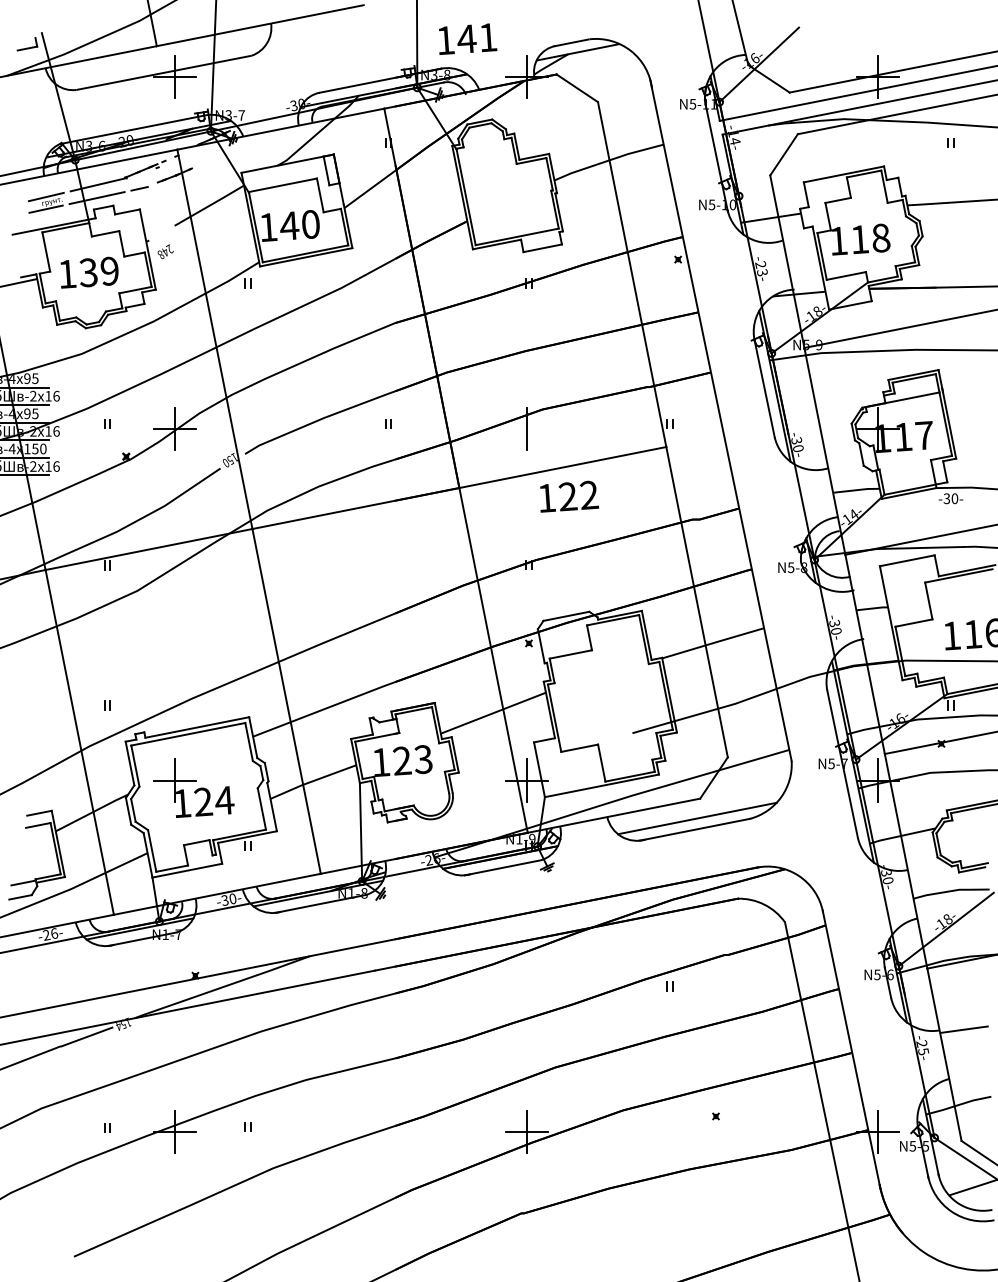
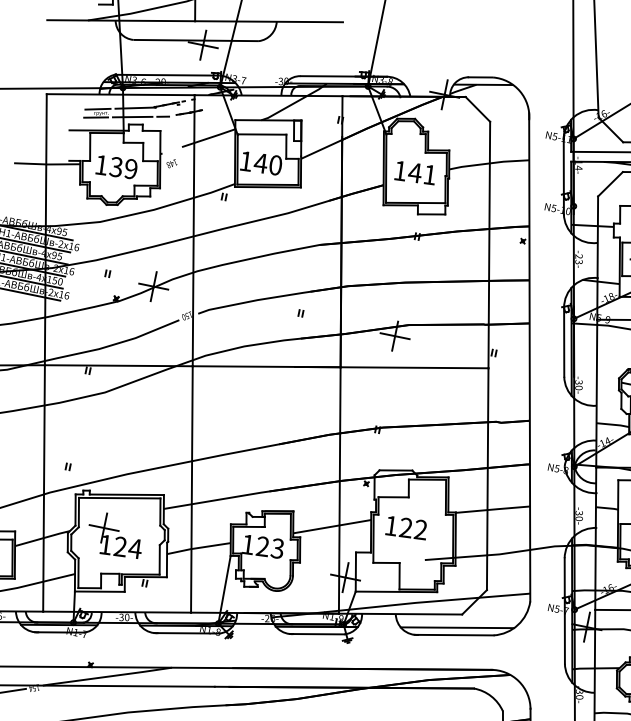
text: (468, 38) -> (416, 172), moved
text: (170, 248) -> (175, 162), 248 -> 148
line: (526, 428) -> (395, 335), added
text: (569, 496) -> (407, 527), moved

